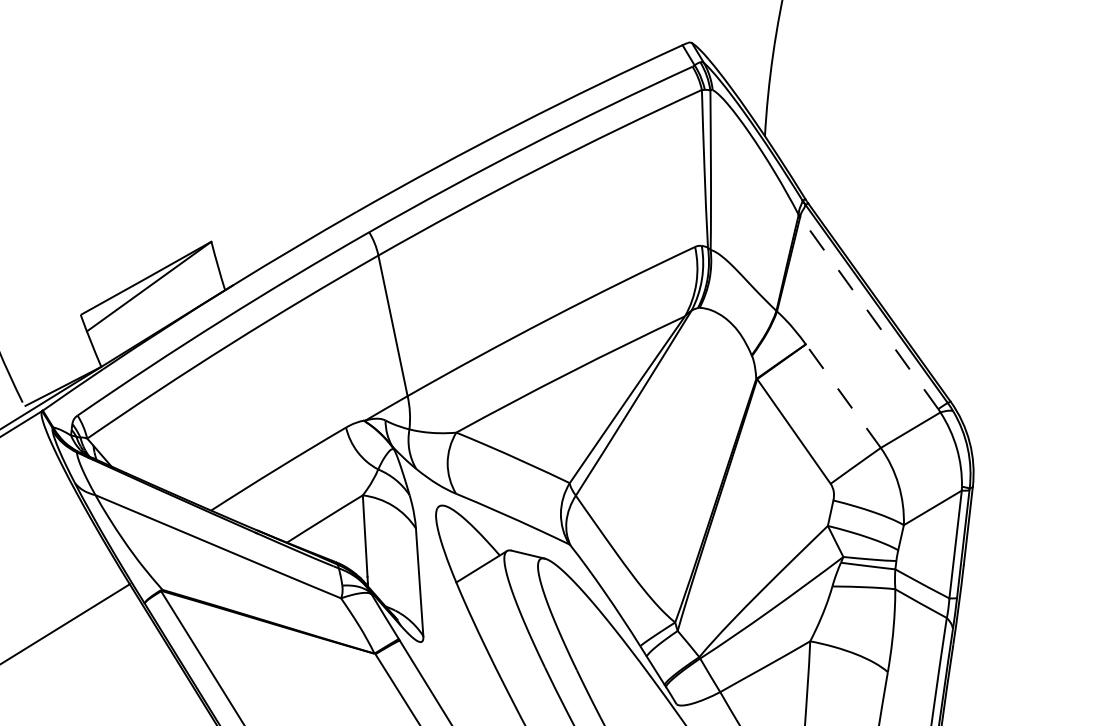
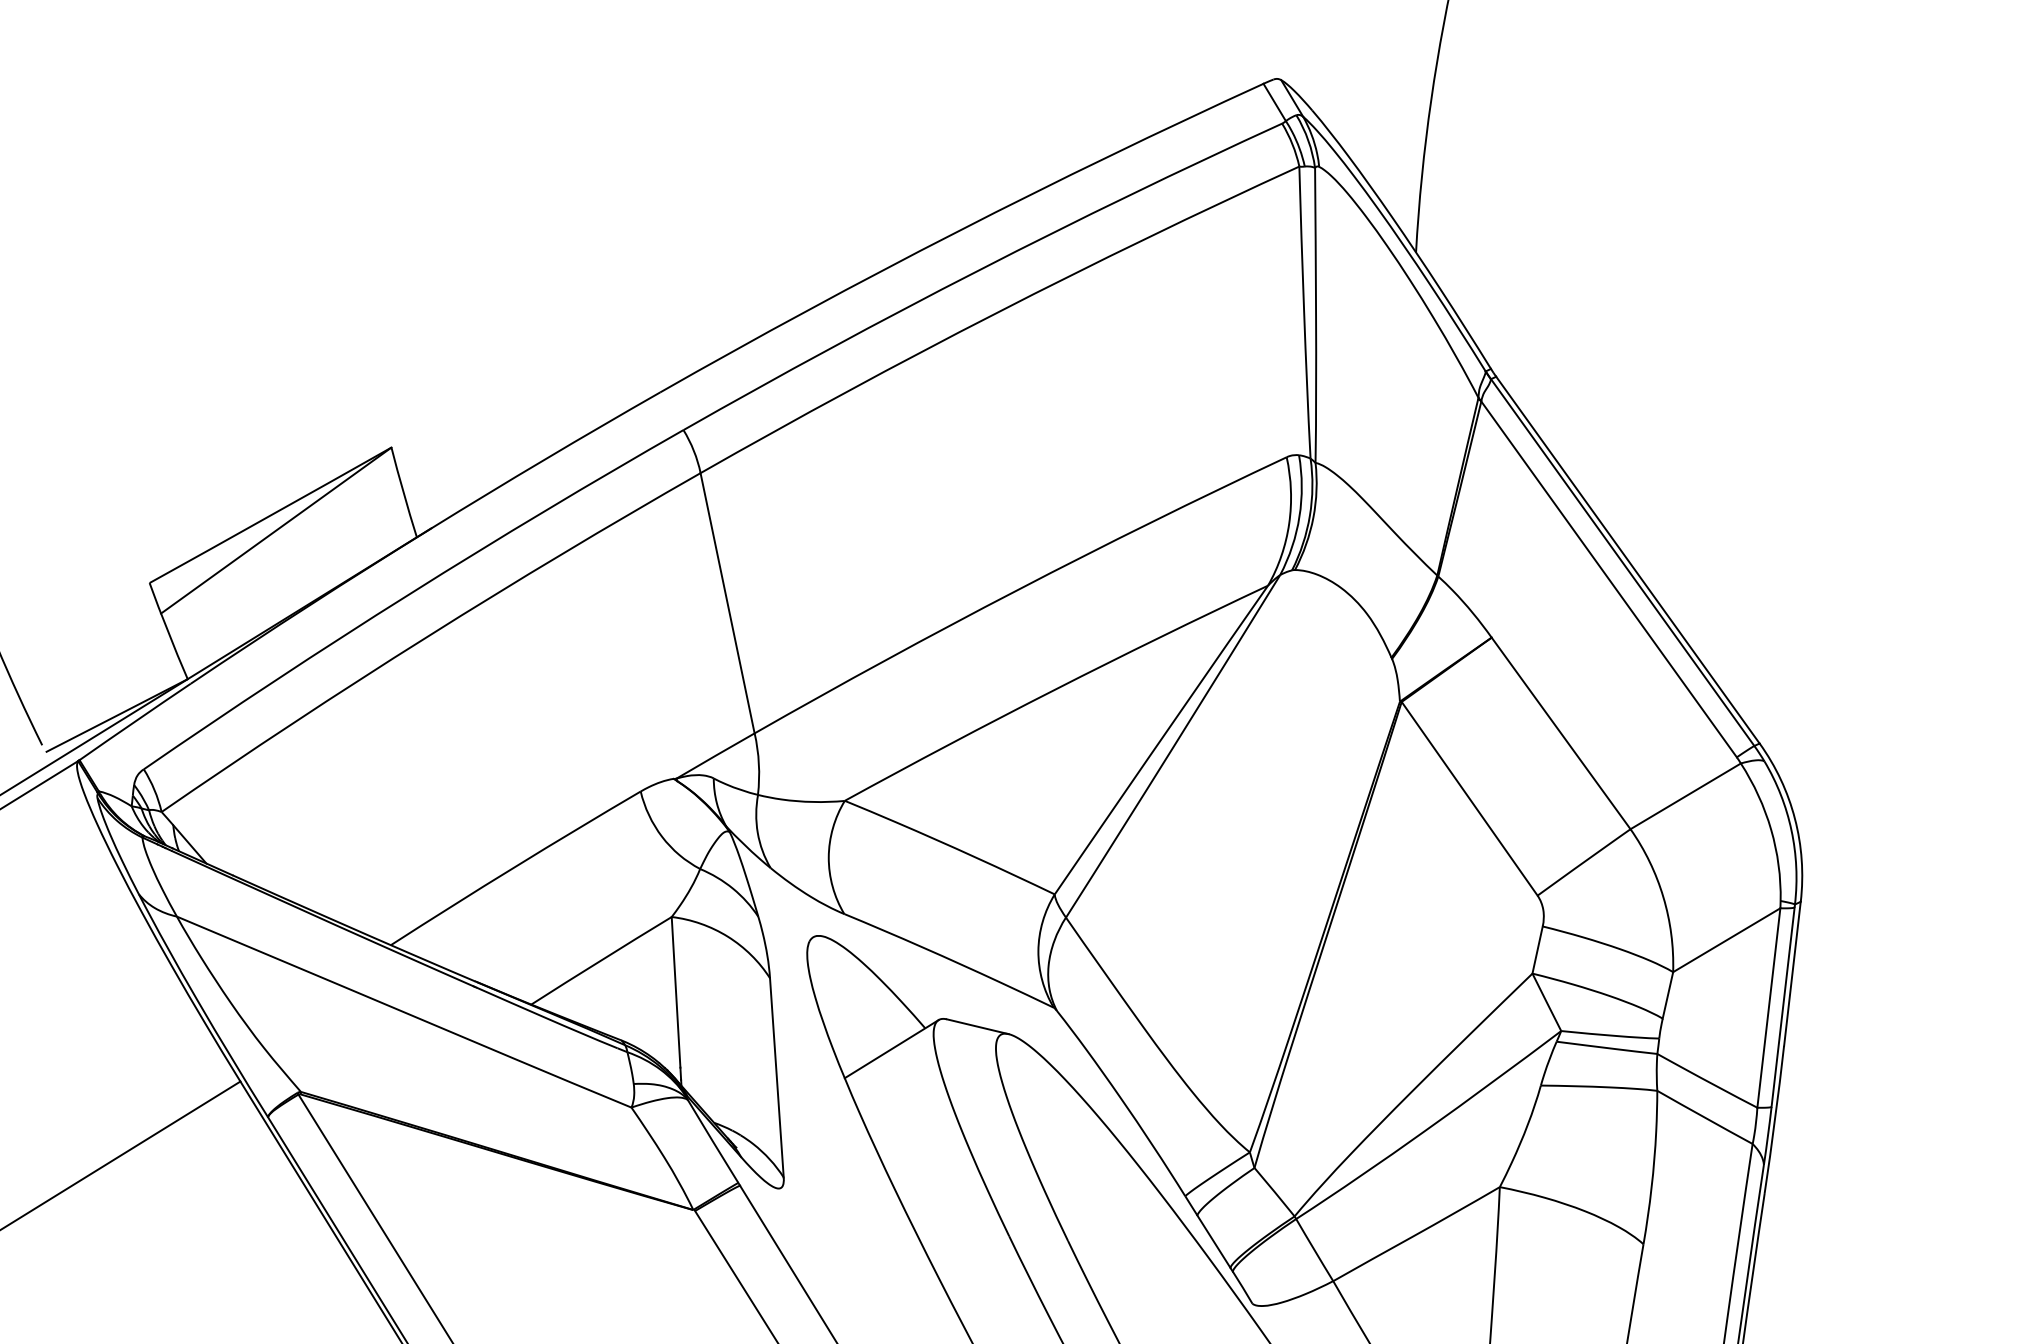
line: (868, 312) -> (1607, 578), dashed -> solid
line: (843, 396) -> (1561, 734), dashed -> solid

